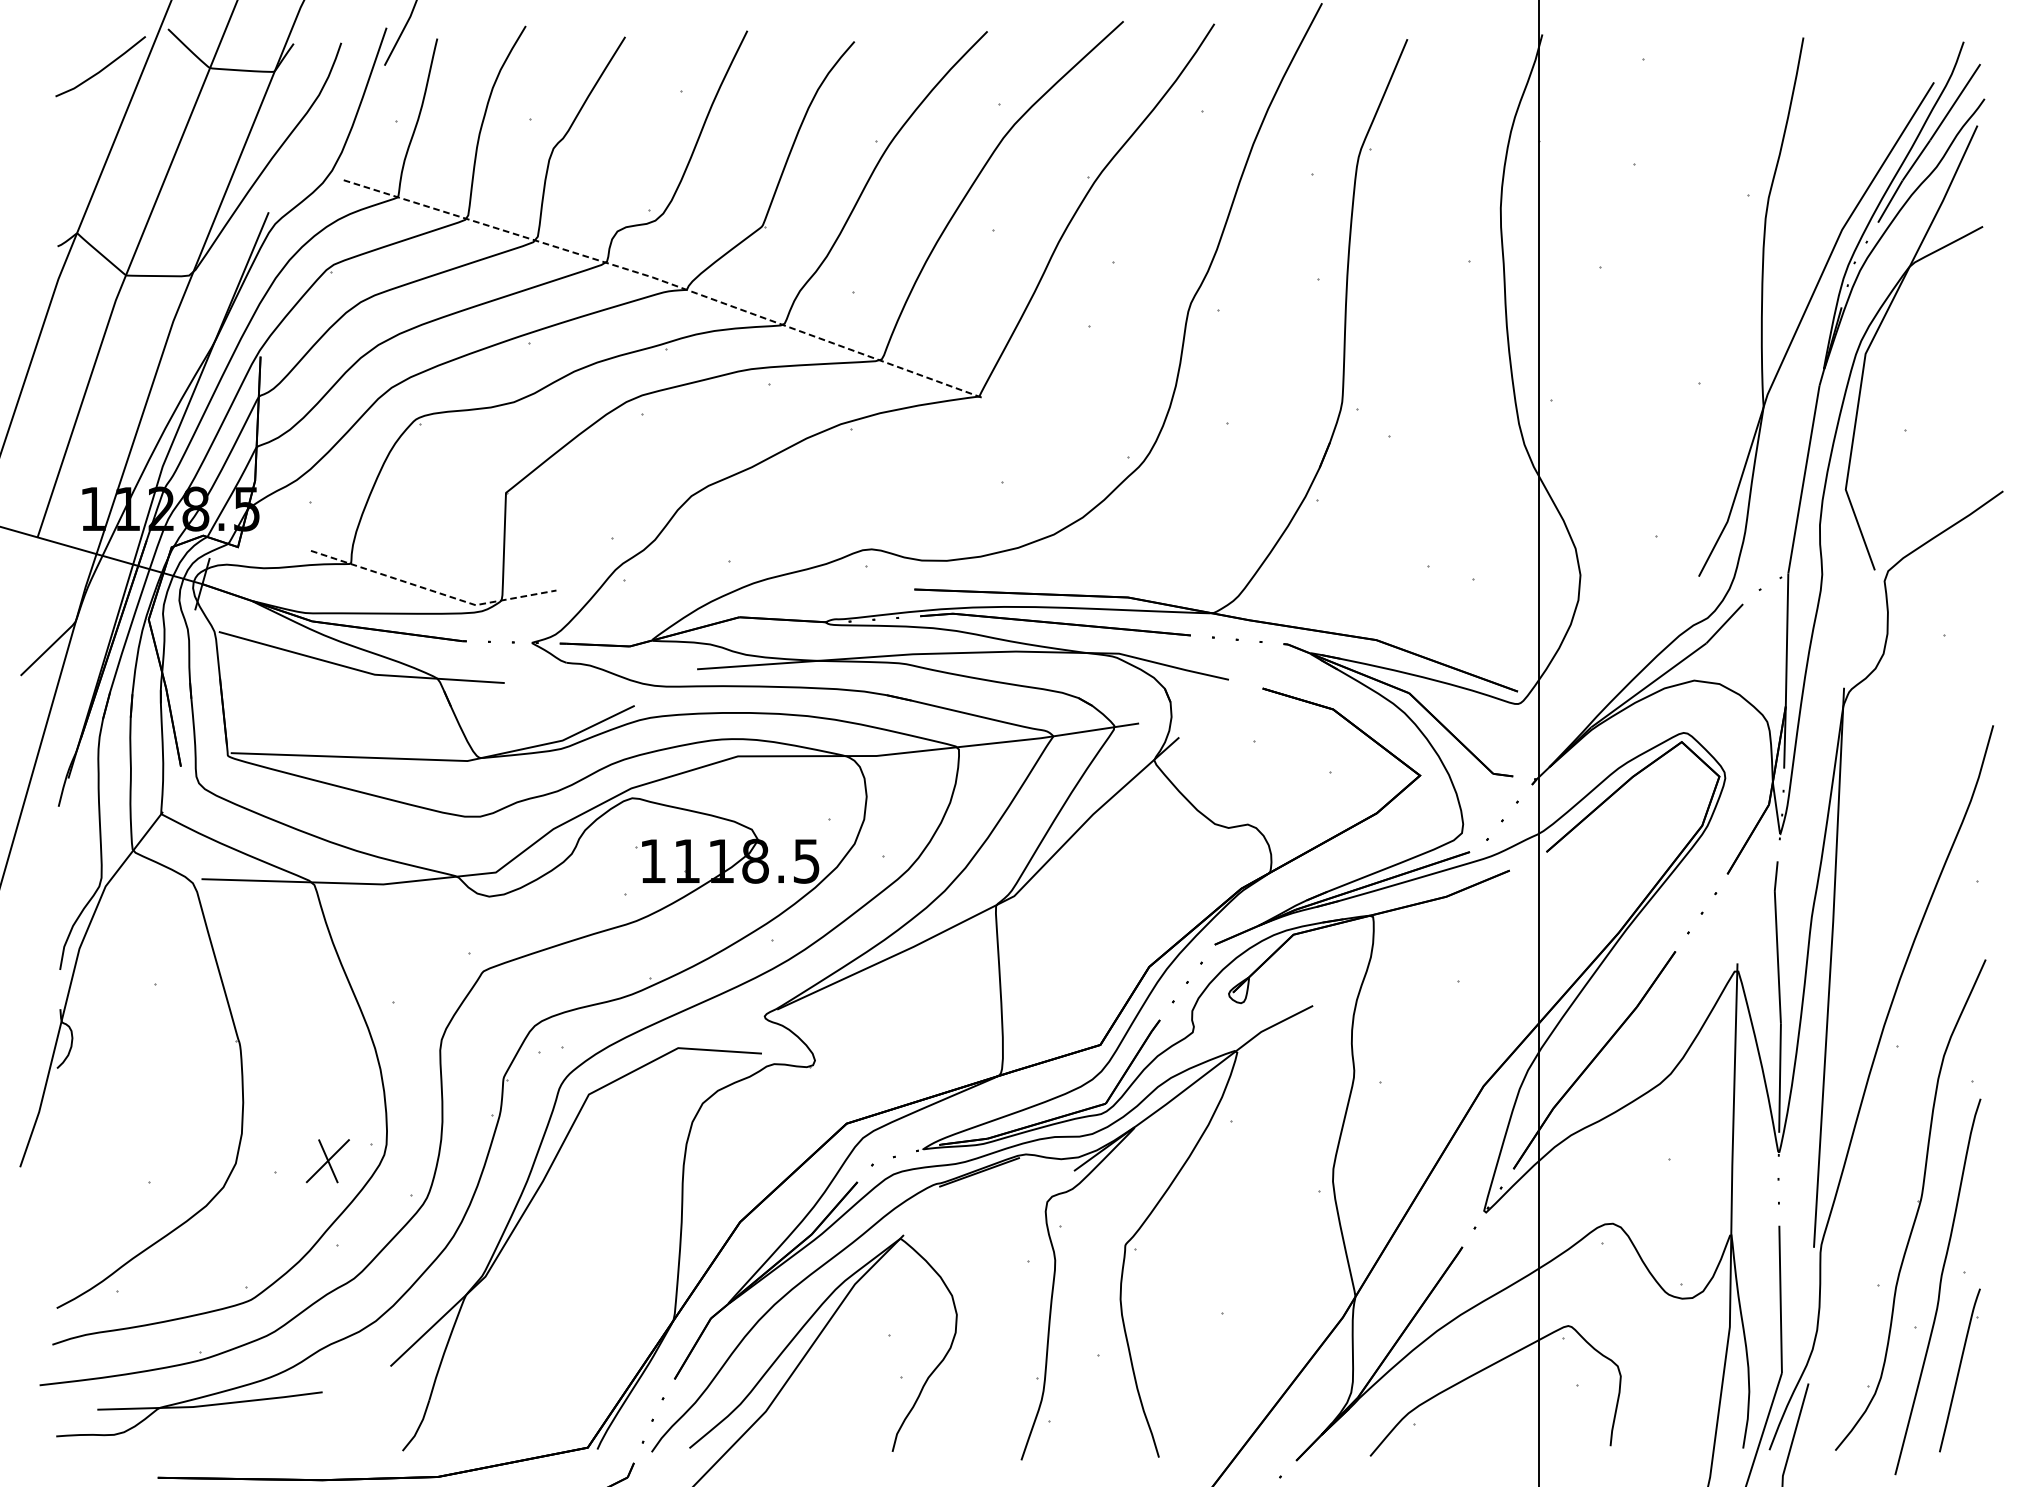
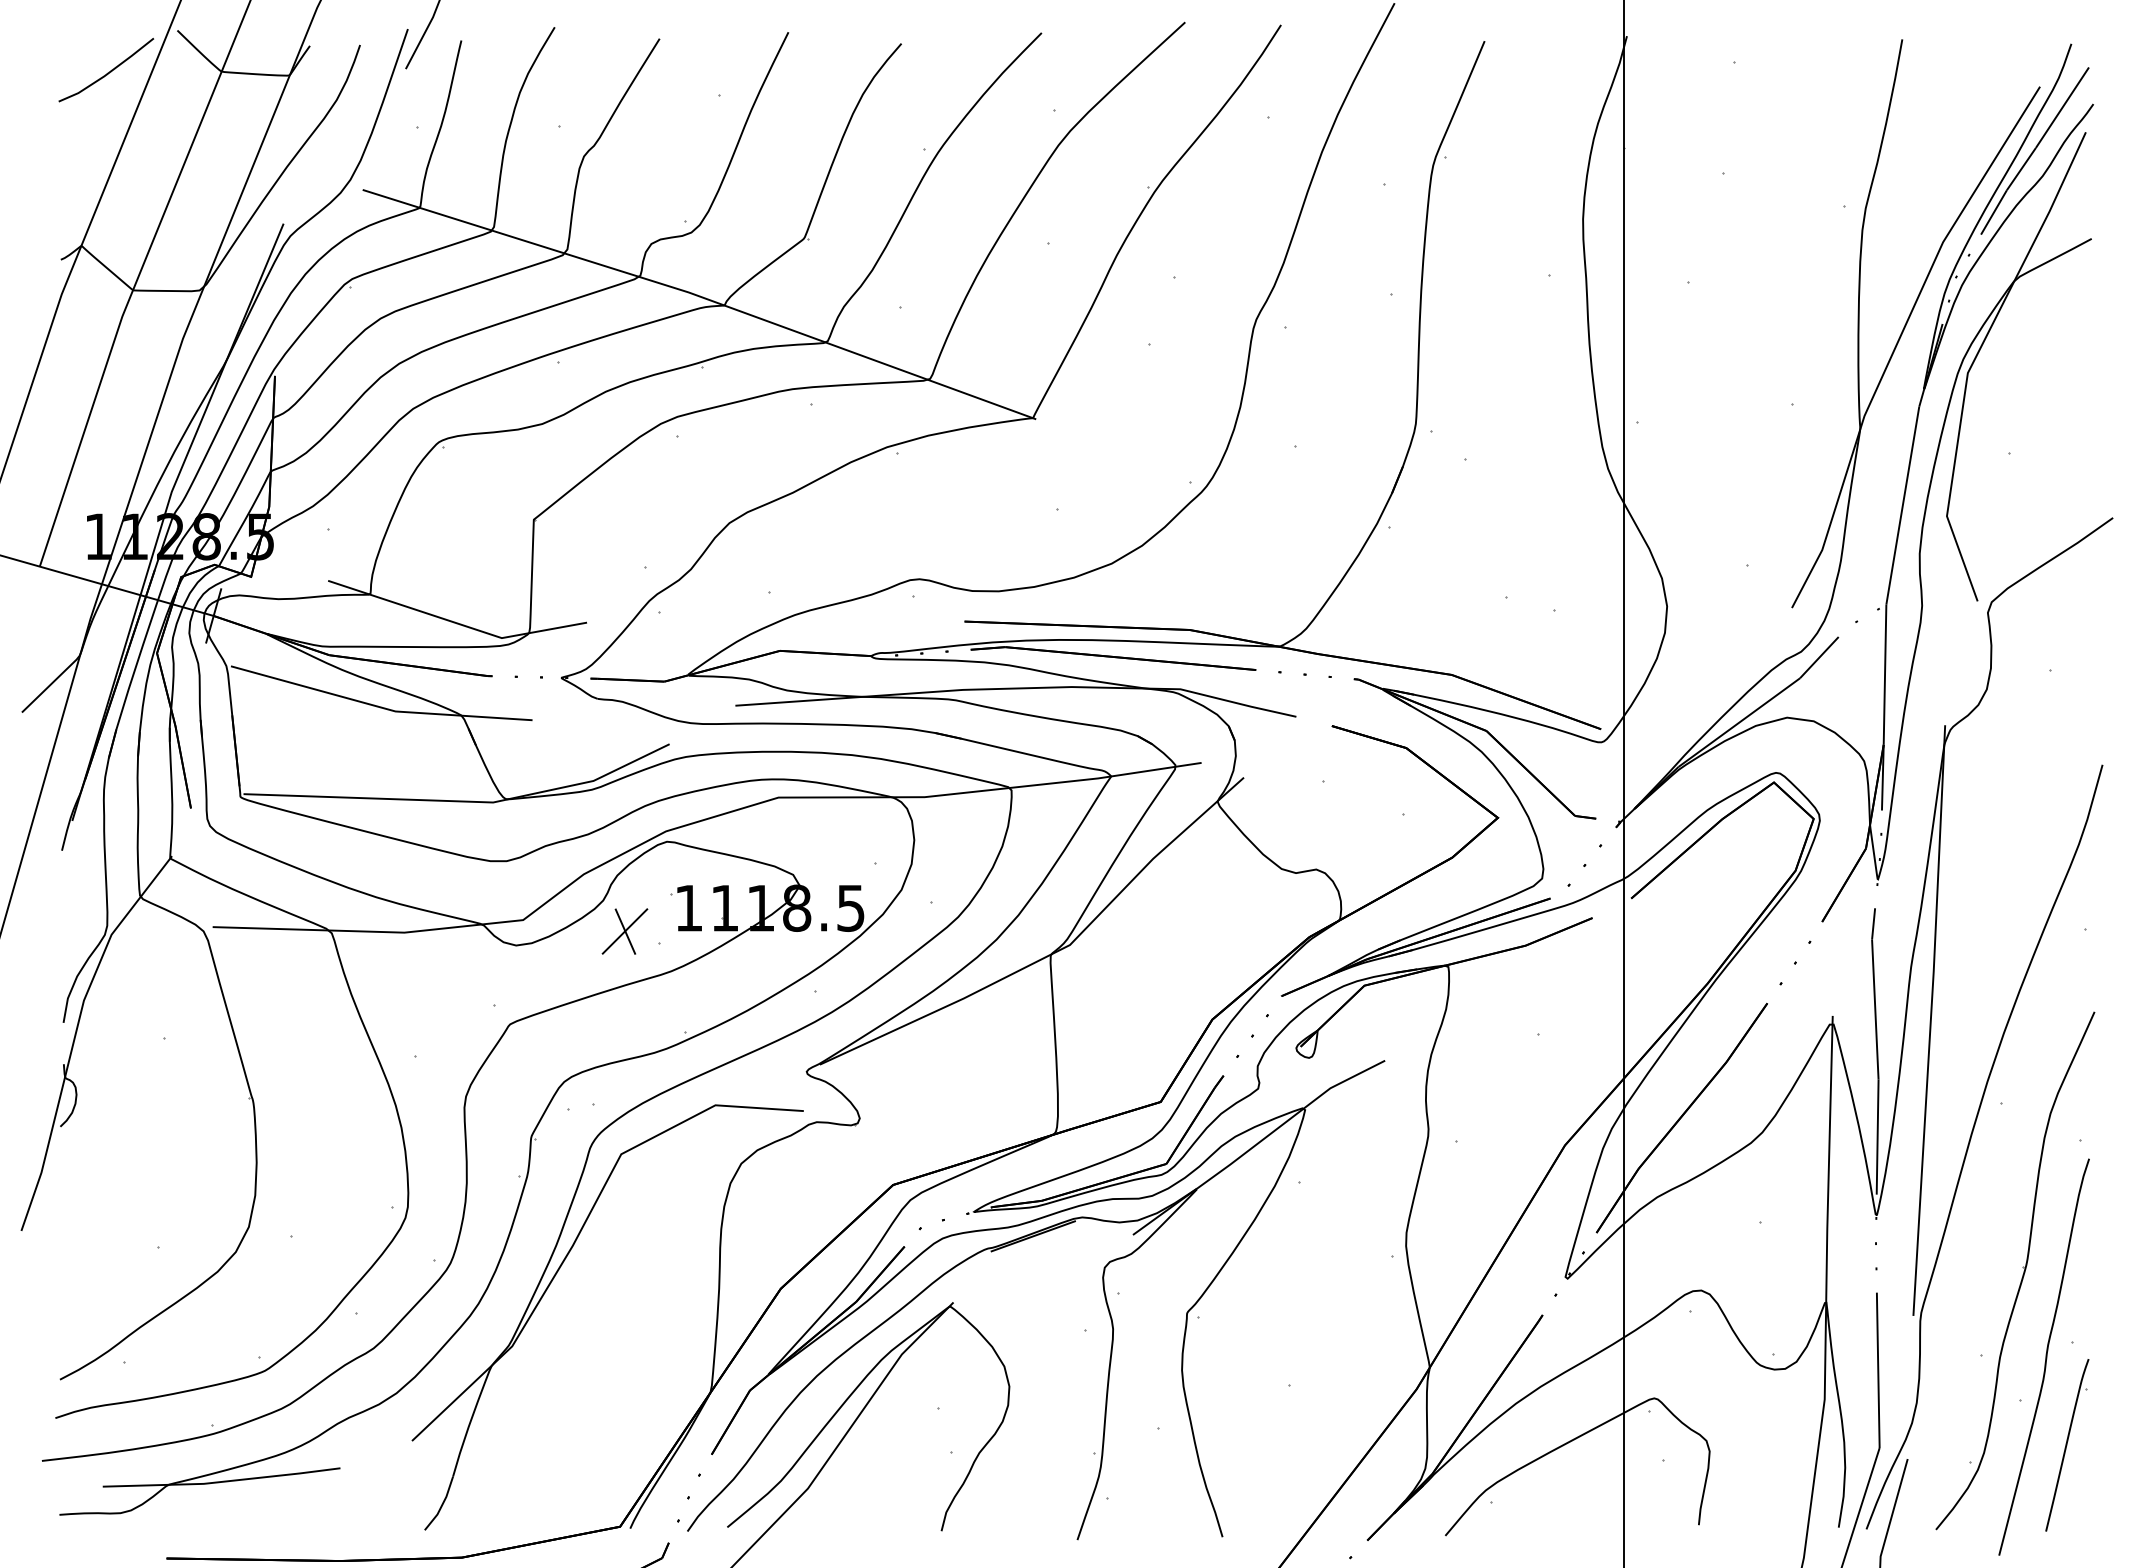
line: (664, 282) -> (701, 297), dashed -> solid
line: (433, 591) -> (457, 623), dashed -> solid
part: (327, 1161) -> (624, 931), moved

